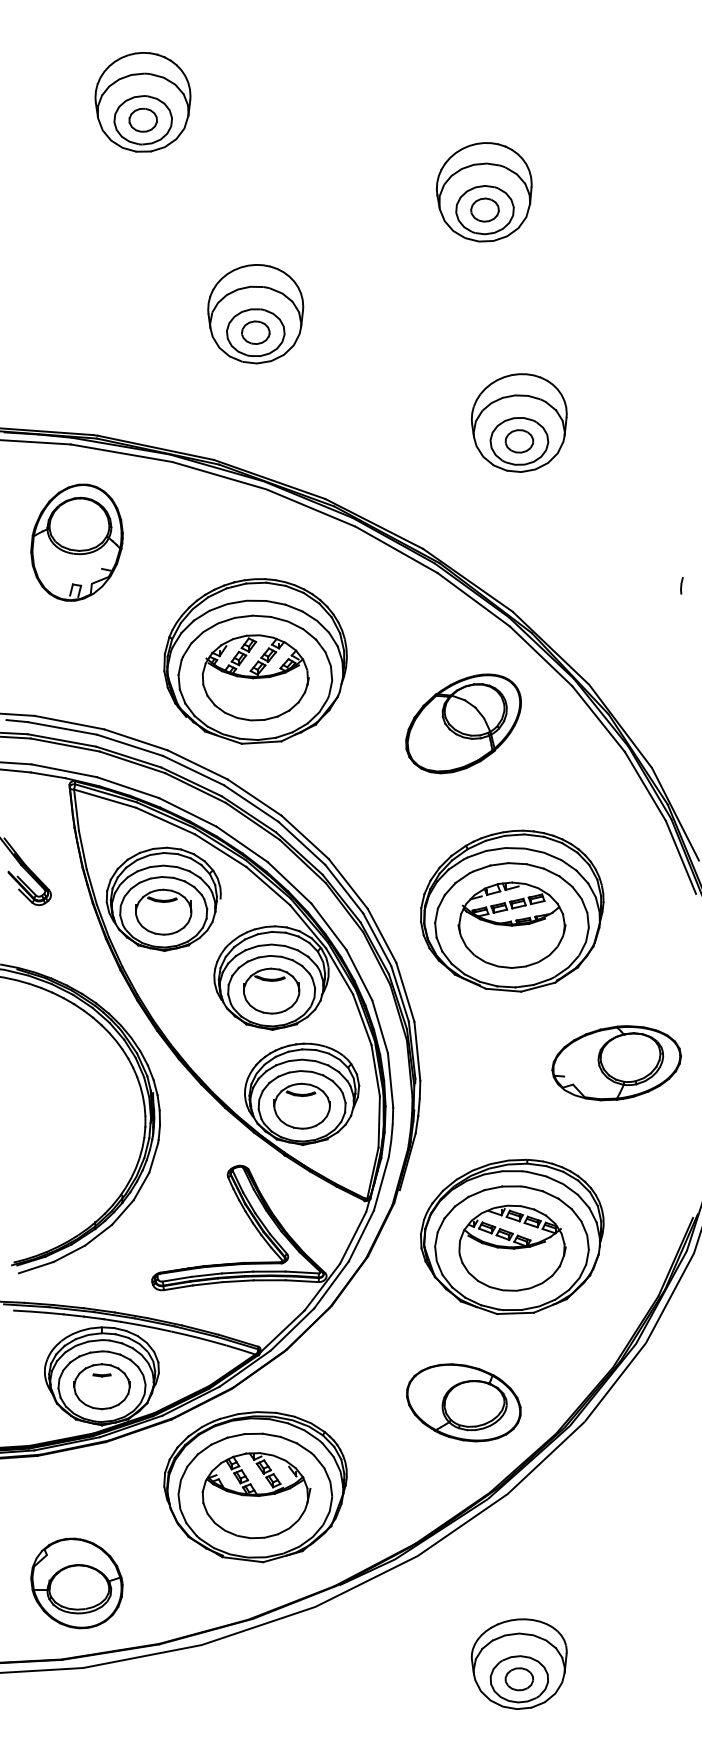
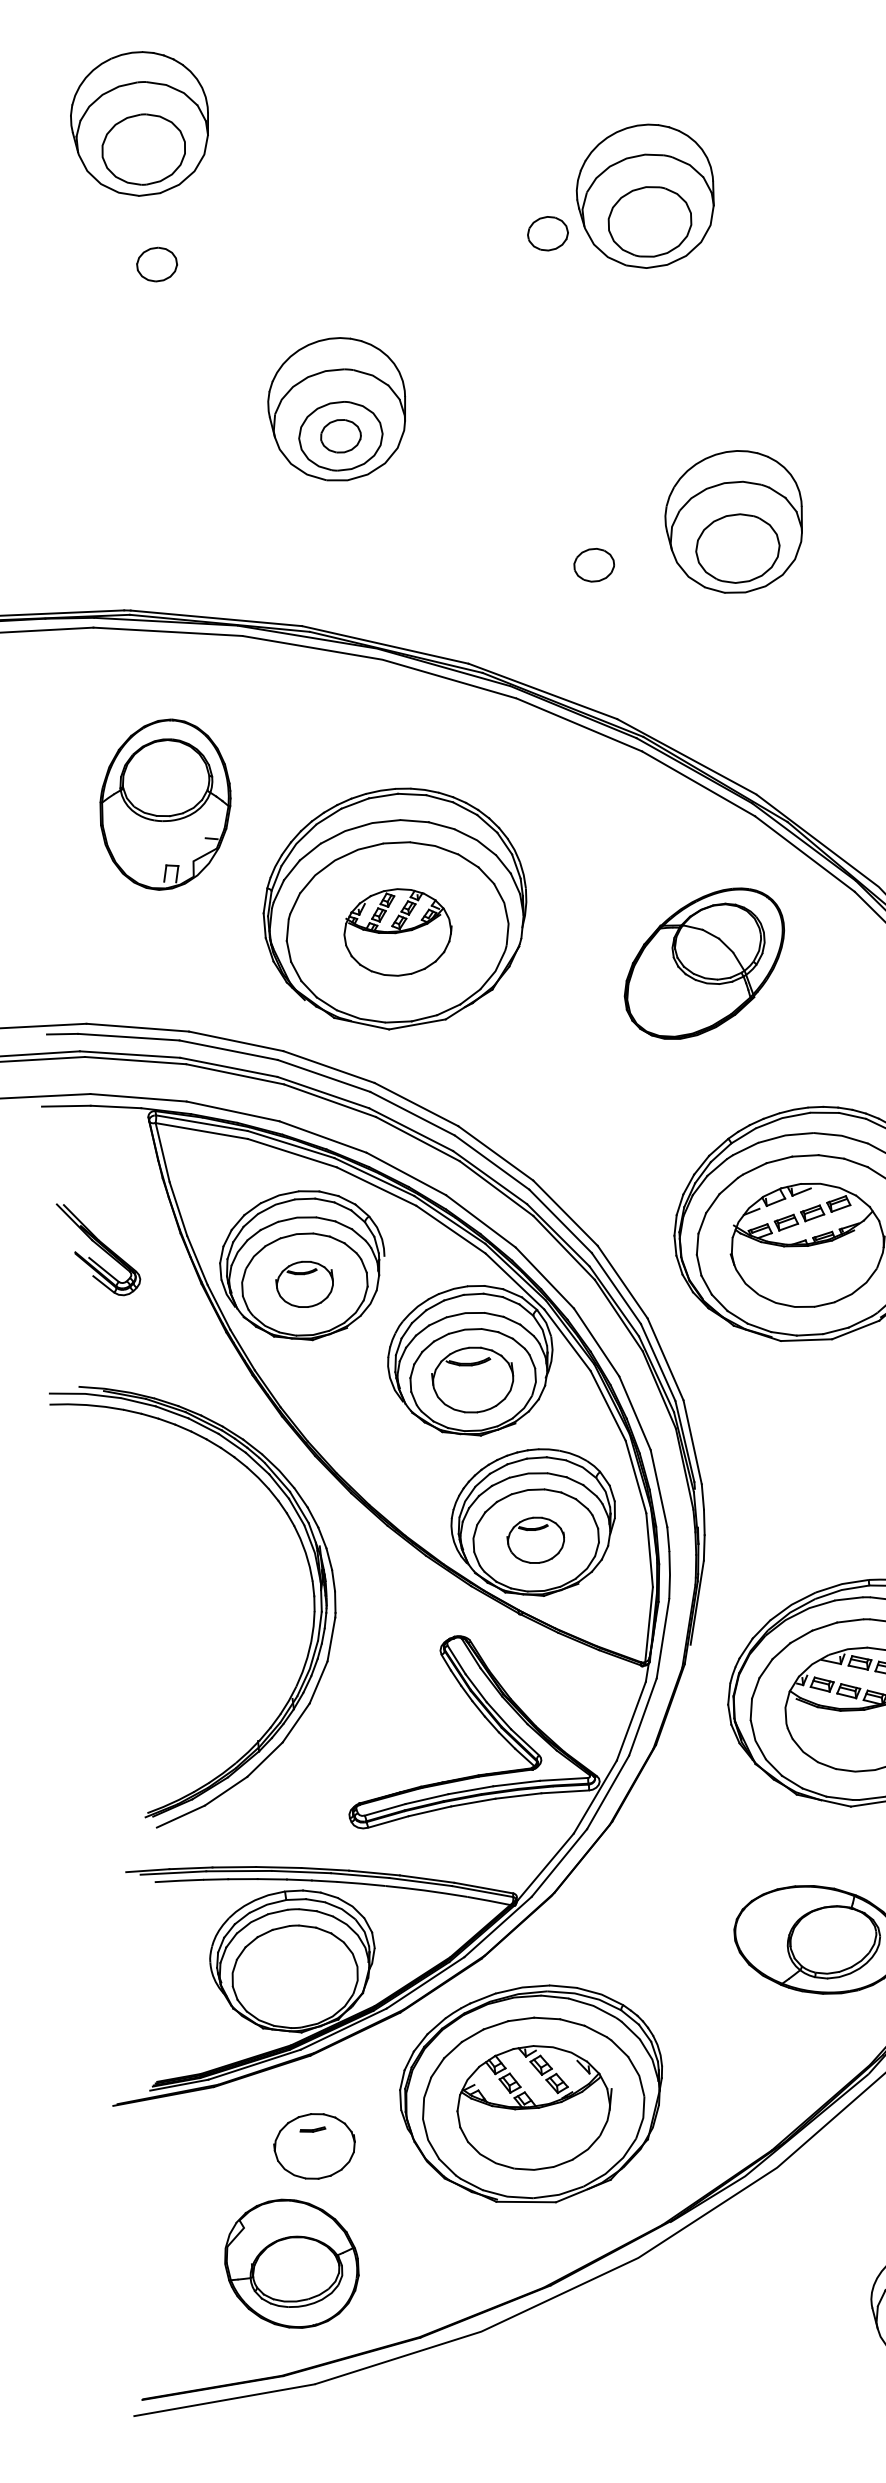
part: (142, 119) -> (155, 263), moved
part: (484, 209) -> (547, 232), moved
part: (519, 441) -> (594, 565), moved
part: (76, 542) -> (164, 804), moved
part: (255, 677) -> (397, 931), size x0.7
part: (163, 911) -> (304, 1283), size x0.7
part: (301, 1105) -> (535, 1539), size x0.7
part: (101, 1386) -> (313, 2146), moved

